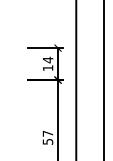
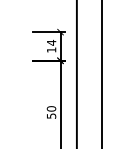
text: (47, 133) -> (51, 108), 57 -> 50

